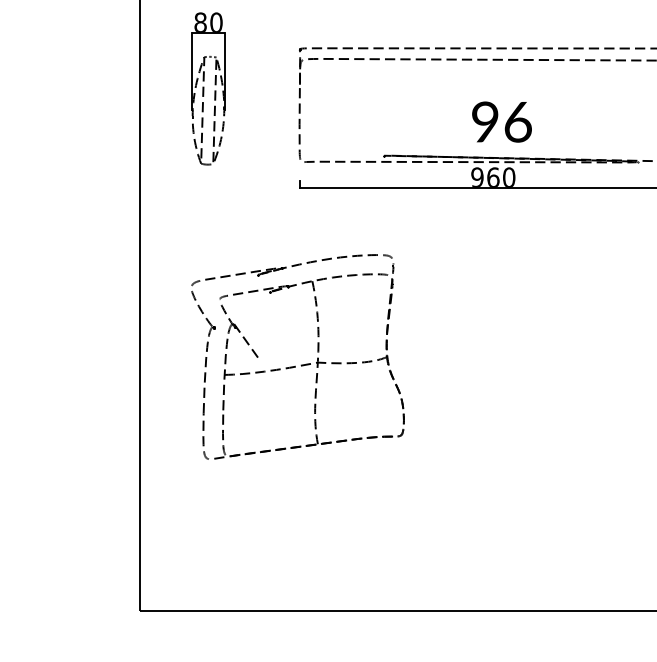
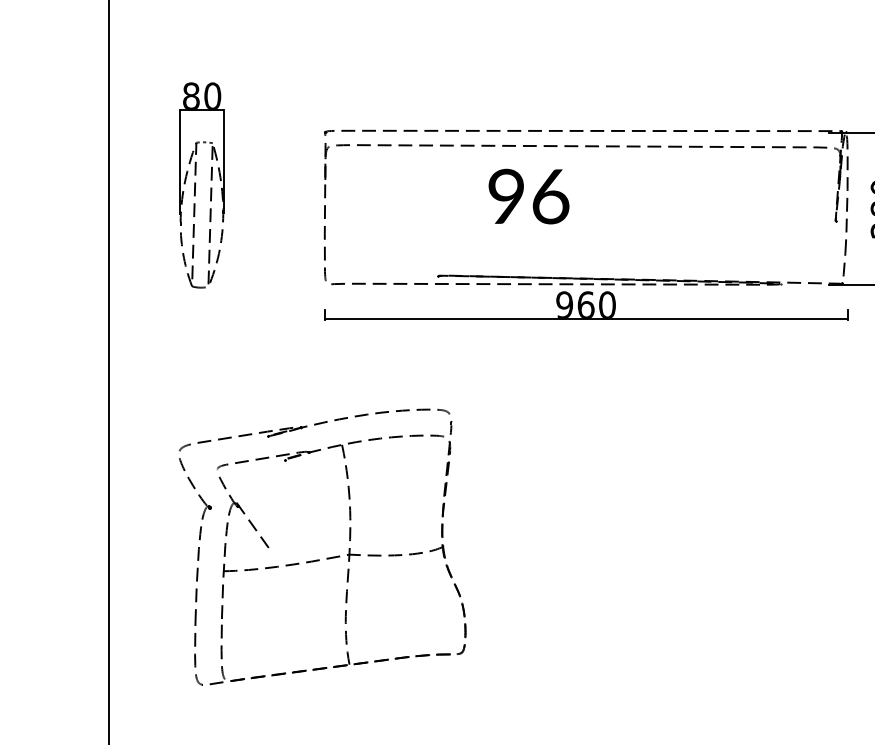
text: (501, 121) -> (528, 195), moved

